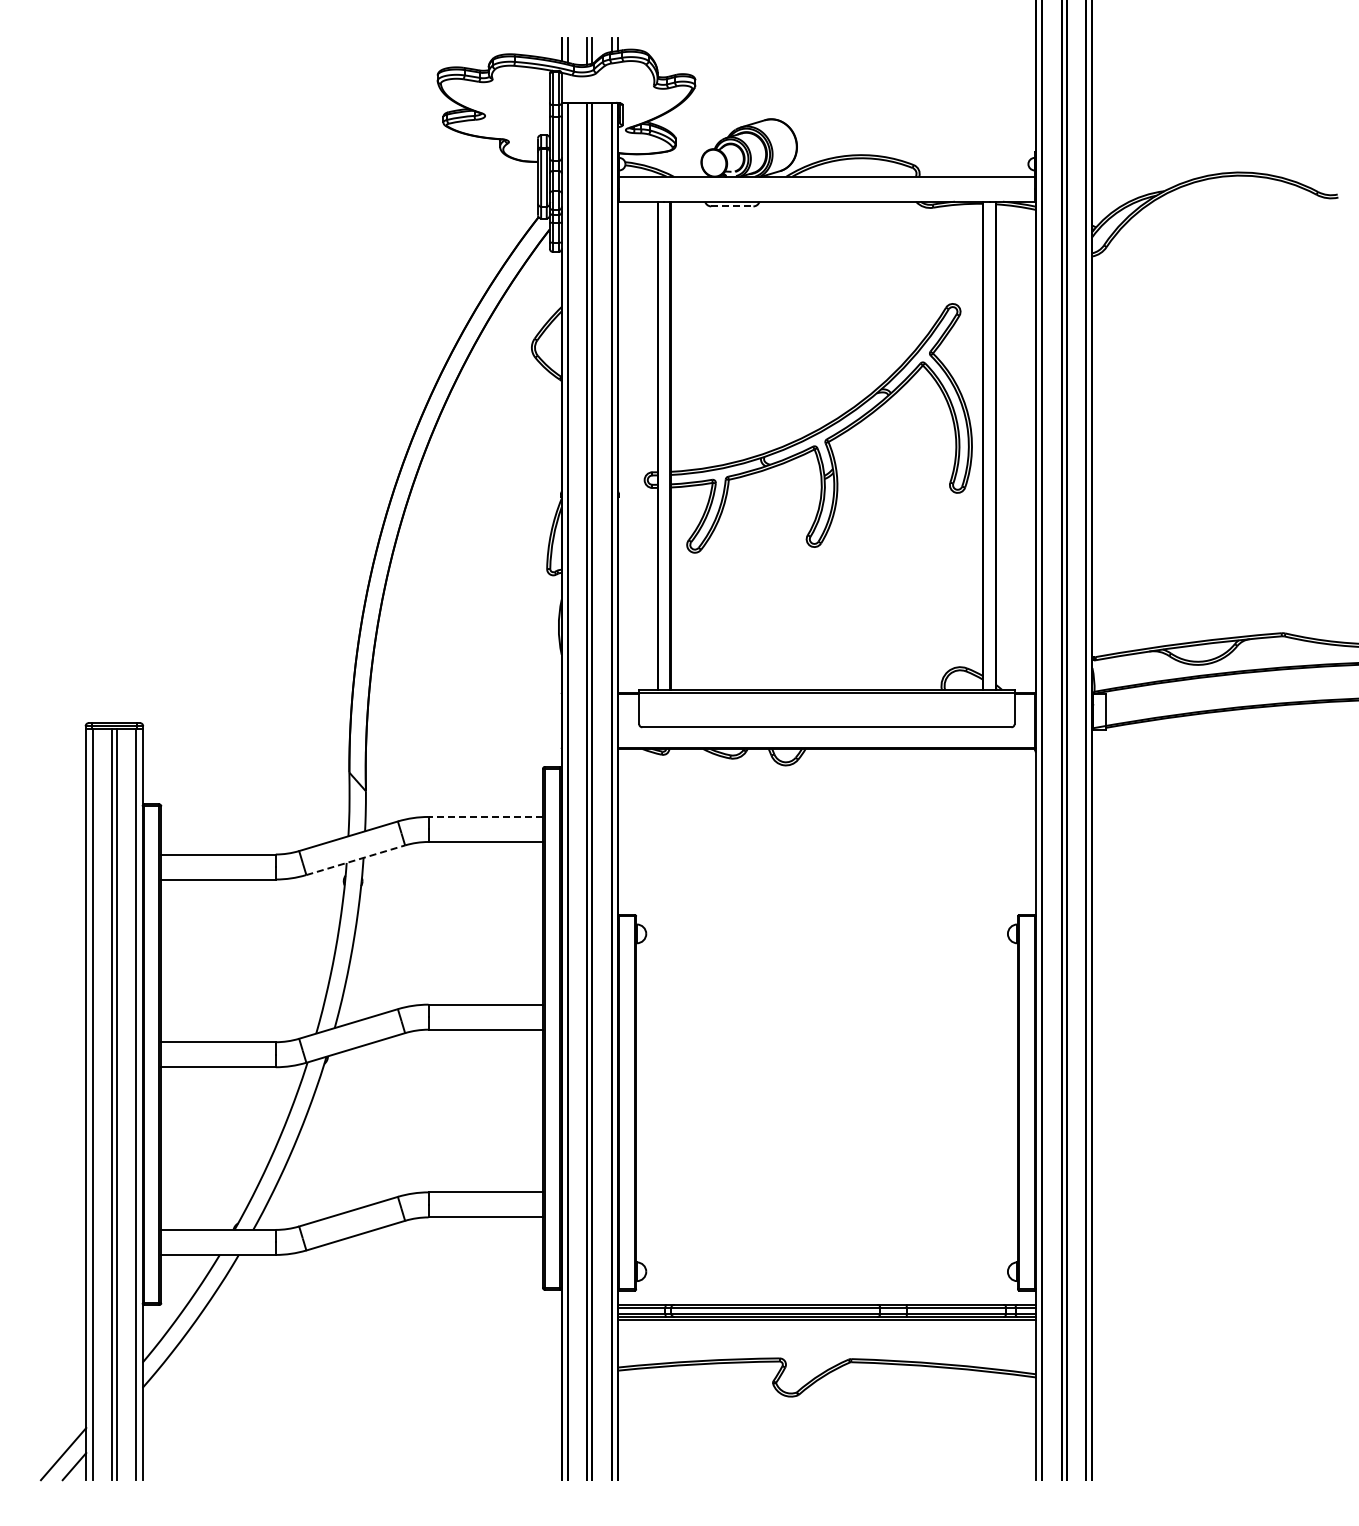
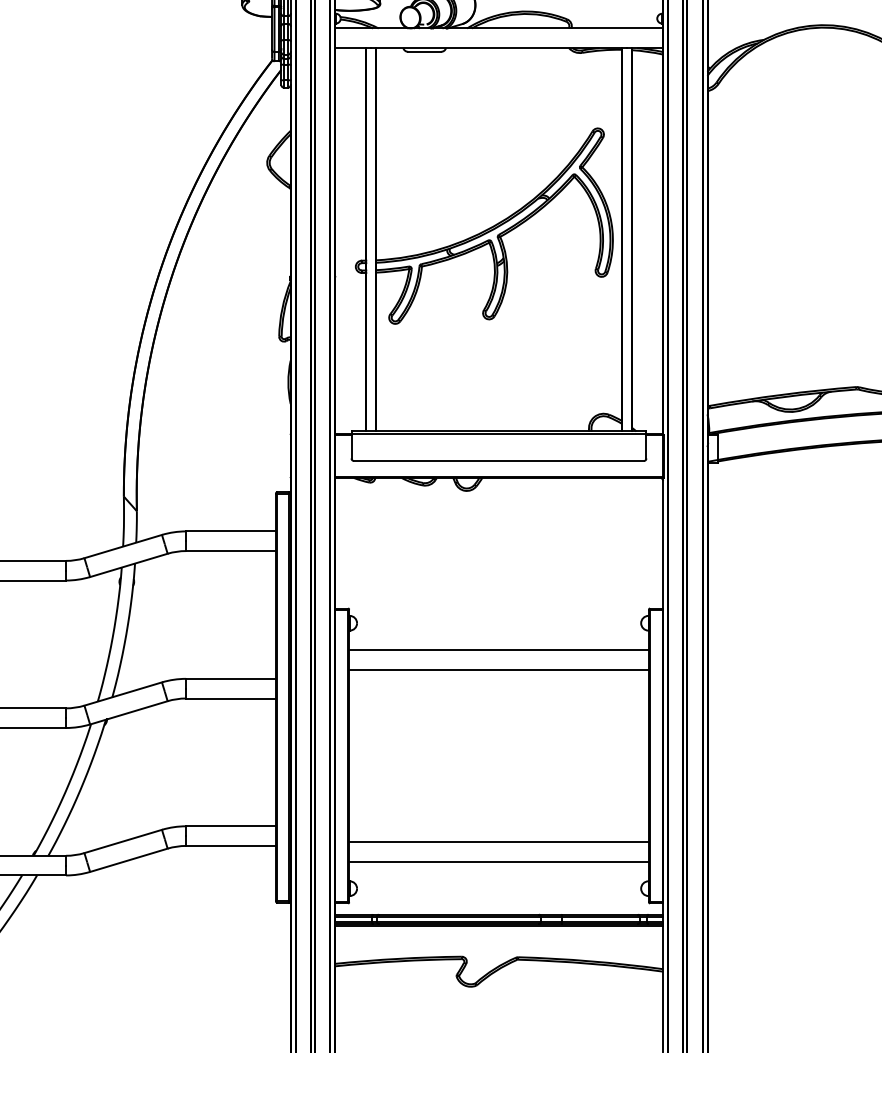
line: (732, 206) -> (424, 51), dashed -> solid
line: (485, 816) -> (230, 531), dashed -> solid
line: (355, 860) -> (128, 565), dashed -> solid
line: (826, 968) -> (498, 650), added
line: (826, 993) -> (498, 670), added
line: (826, 1212) -> (498, 842), added
line: (826, 1237) -> (498, 861), added

